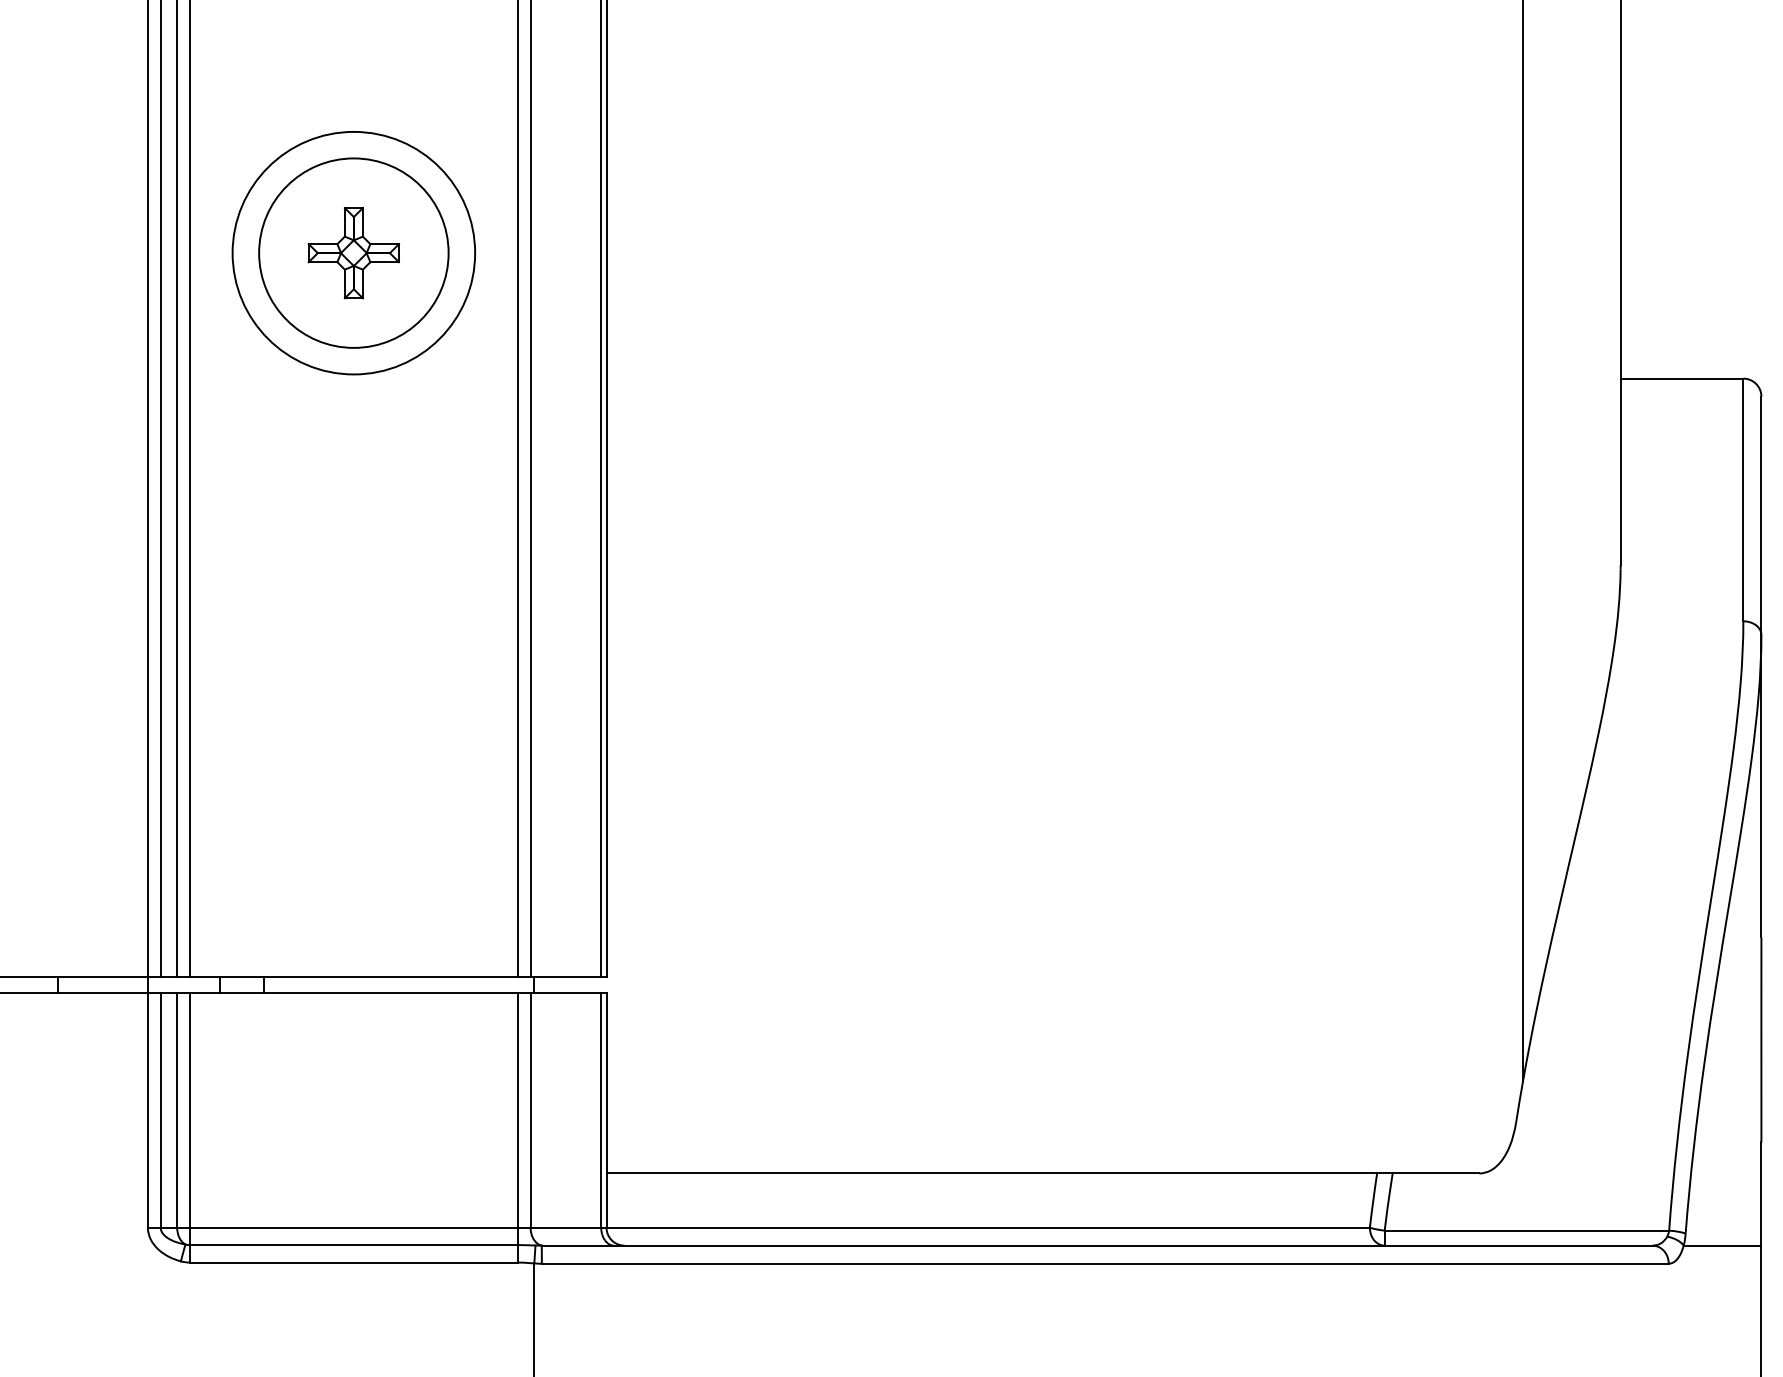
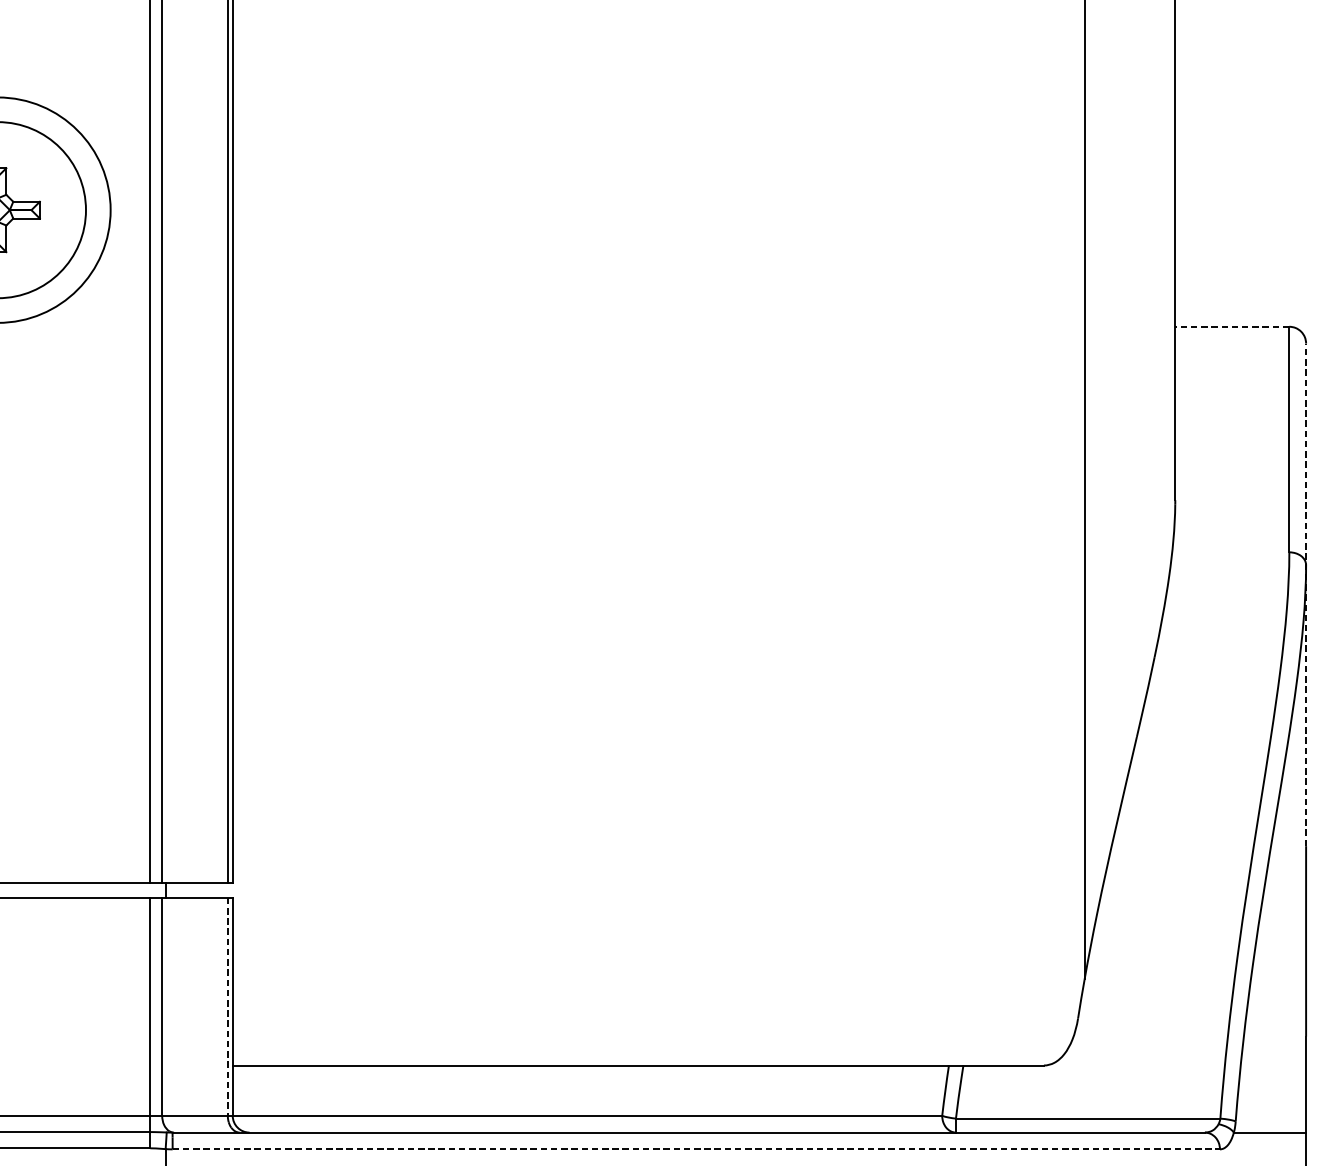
line: (1681, 378) -> (1231, 326), solid -> dashed
line: (1761, 666) -> (1306, 594), solid -> dashed
line: (601, 1110) -> (228, 1006), solid -> dashed
line: (1105, 1263) -> (696, 1149), solid -> dashed

